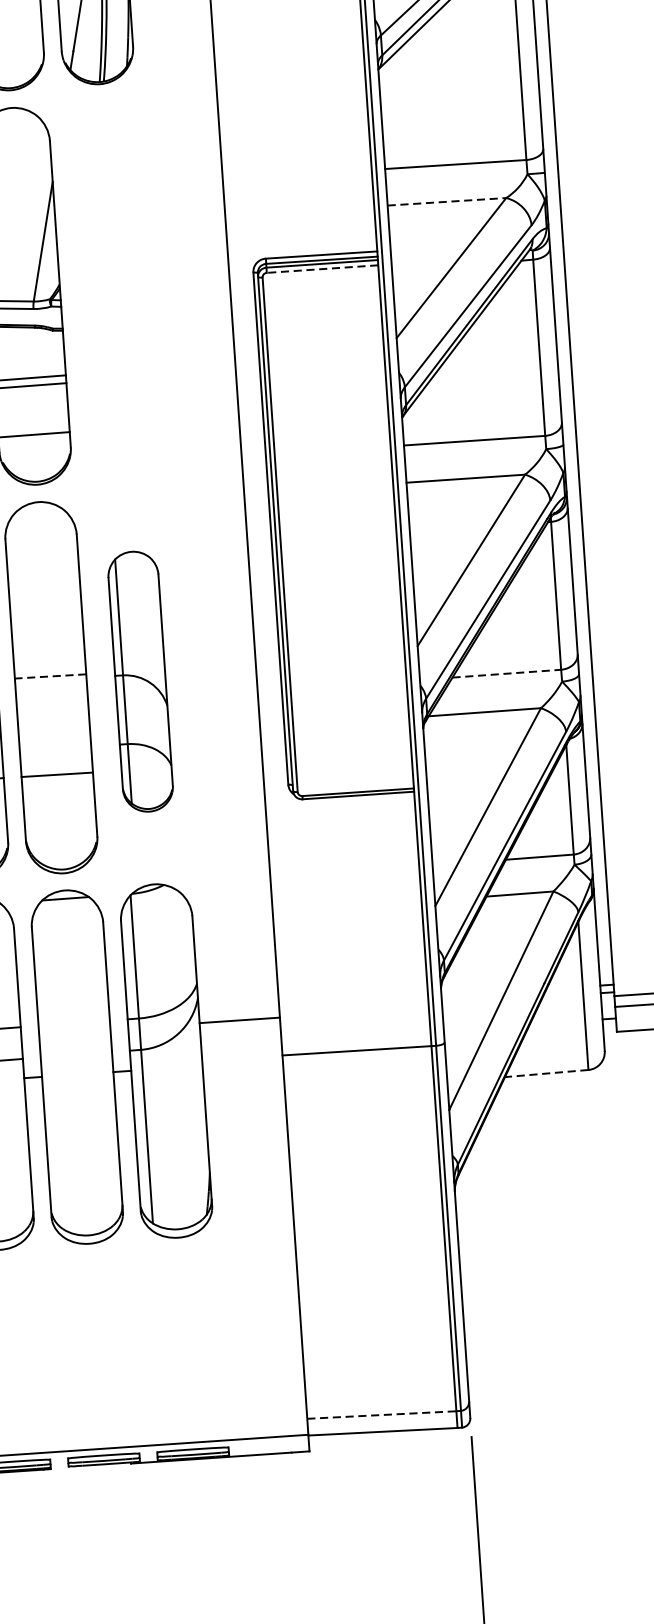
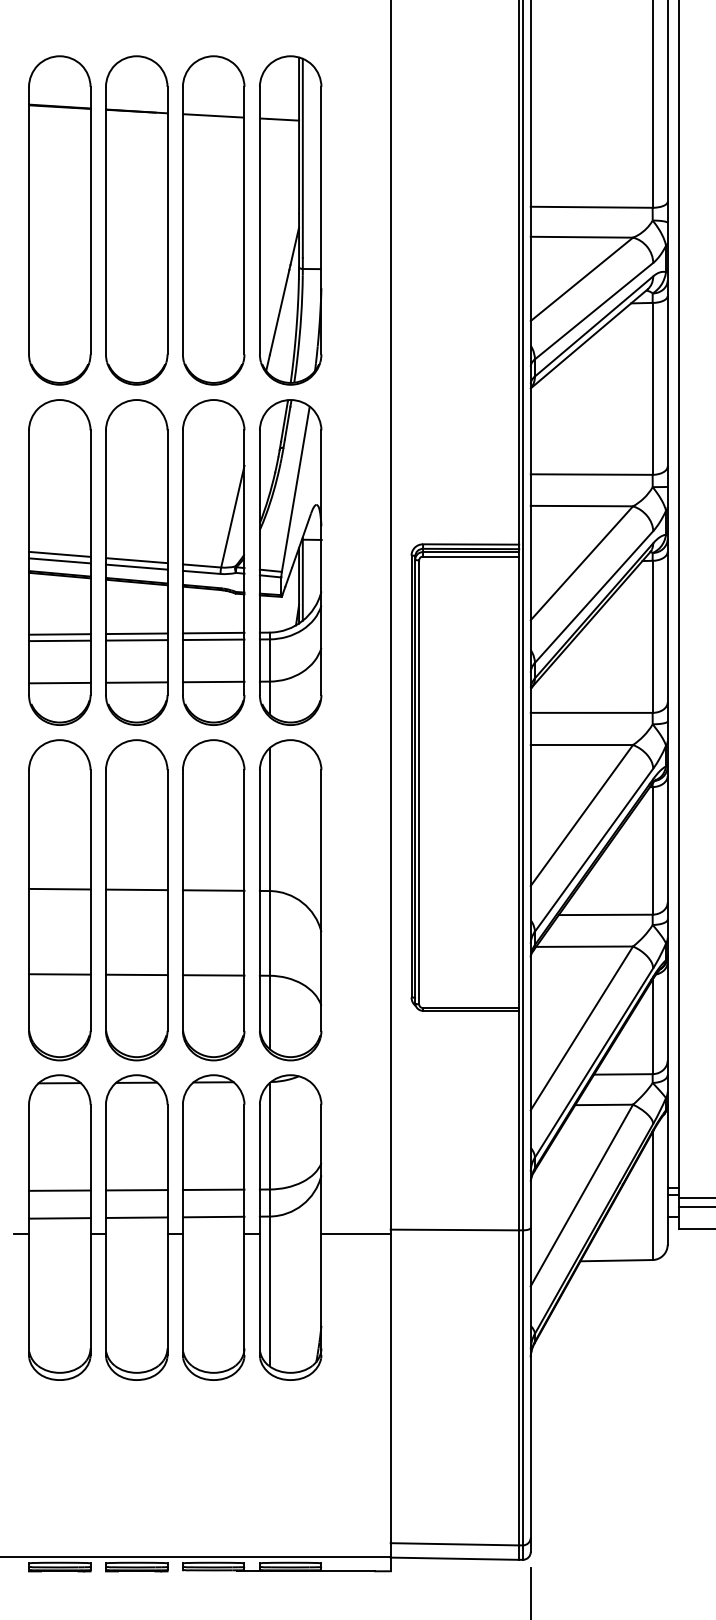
line: (447, 202) -> (582, 506), dashed -> solid
line: (321, 269) -> (470, 556), dashed -> solid
part: (113, 290) -> (290, 562), added
line: (506, 673) -> (605, 914), dashed -> solid
line: (50, 676) -> (213, 890), dashed -> solid
part: (140, 681) -> (290, 900), size x1.43
line: (239, 1020) -> (355, 1234), moved
line: (73, 1022) -> (213, 1189), added
line: (76, 1054) -> (213, 1216), added
line: (546, 1073) -> (616, 1260), dashed -> solid
line: (382, 1415) -> (455, 1544), dashed -> solid

